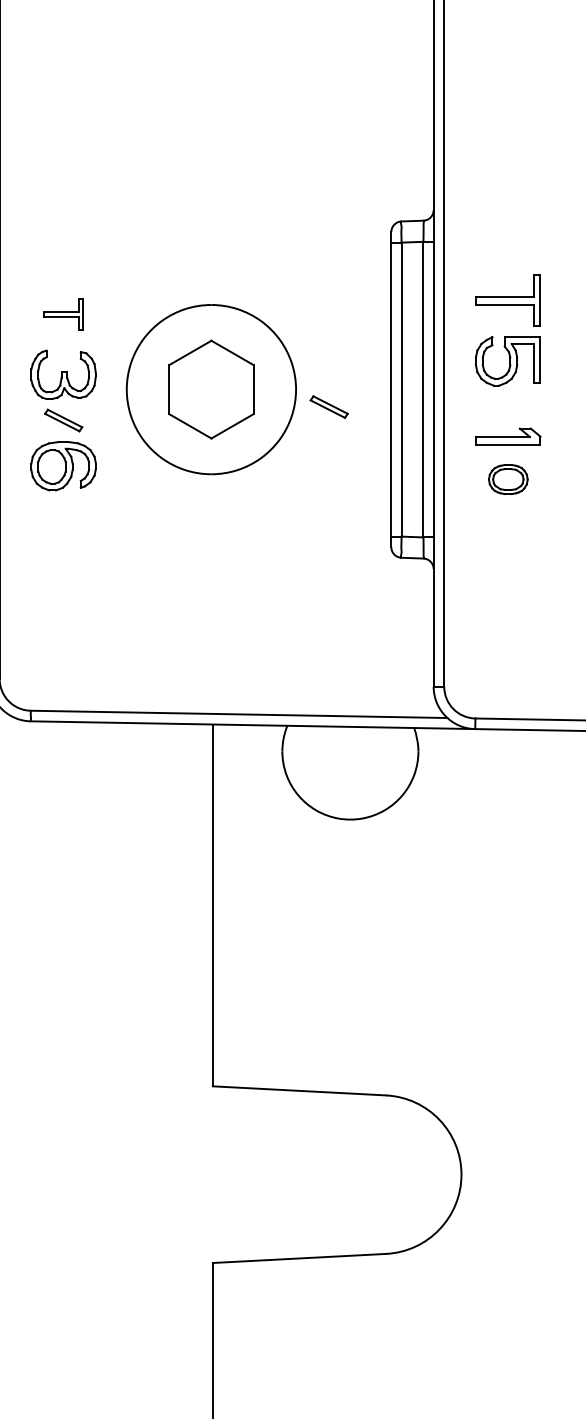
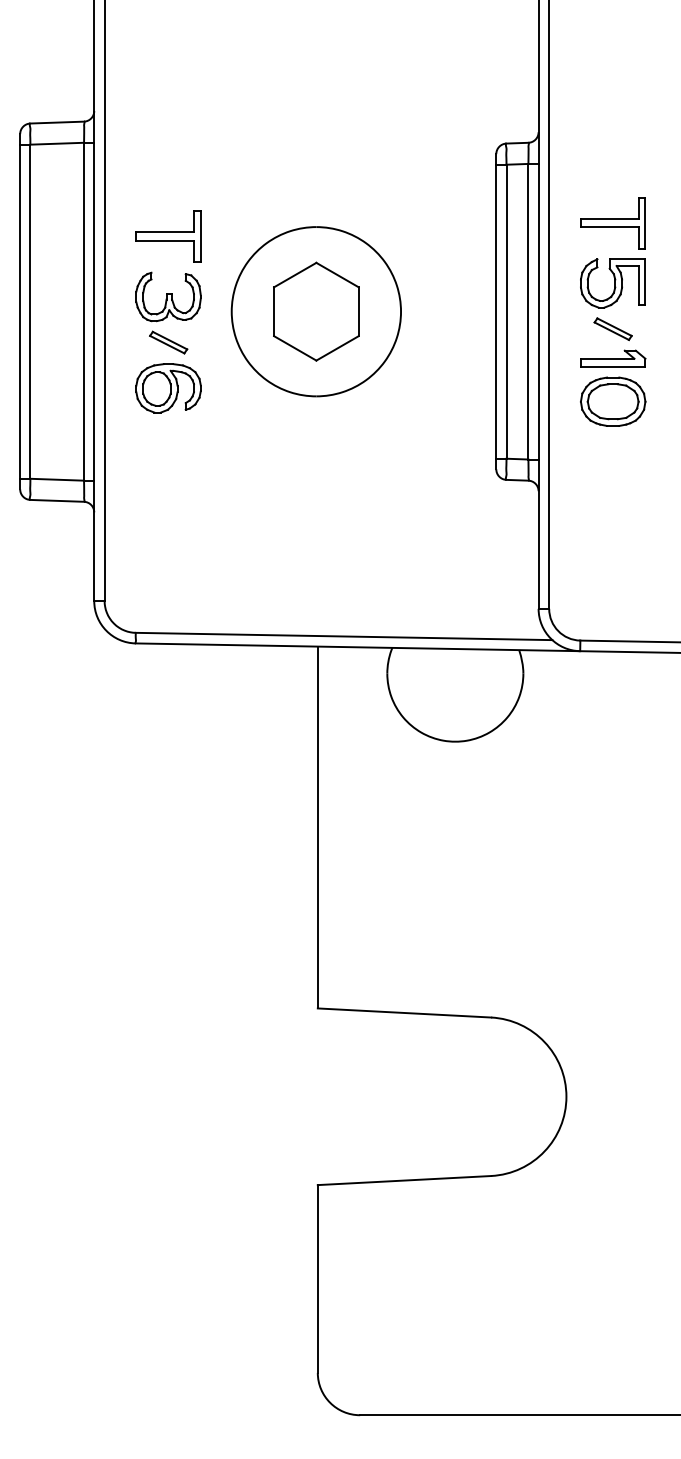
part: (63, 314) -> (168, 236), size x1.67
part: (328, 407) -> (612, 329), moved
part: (508, 479) -> (613, 401), size x1.67

